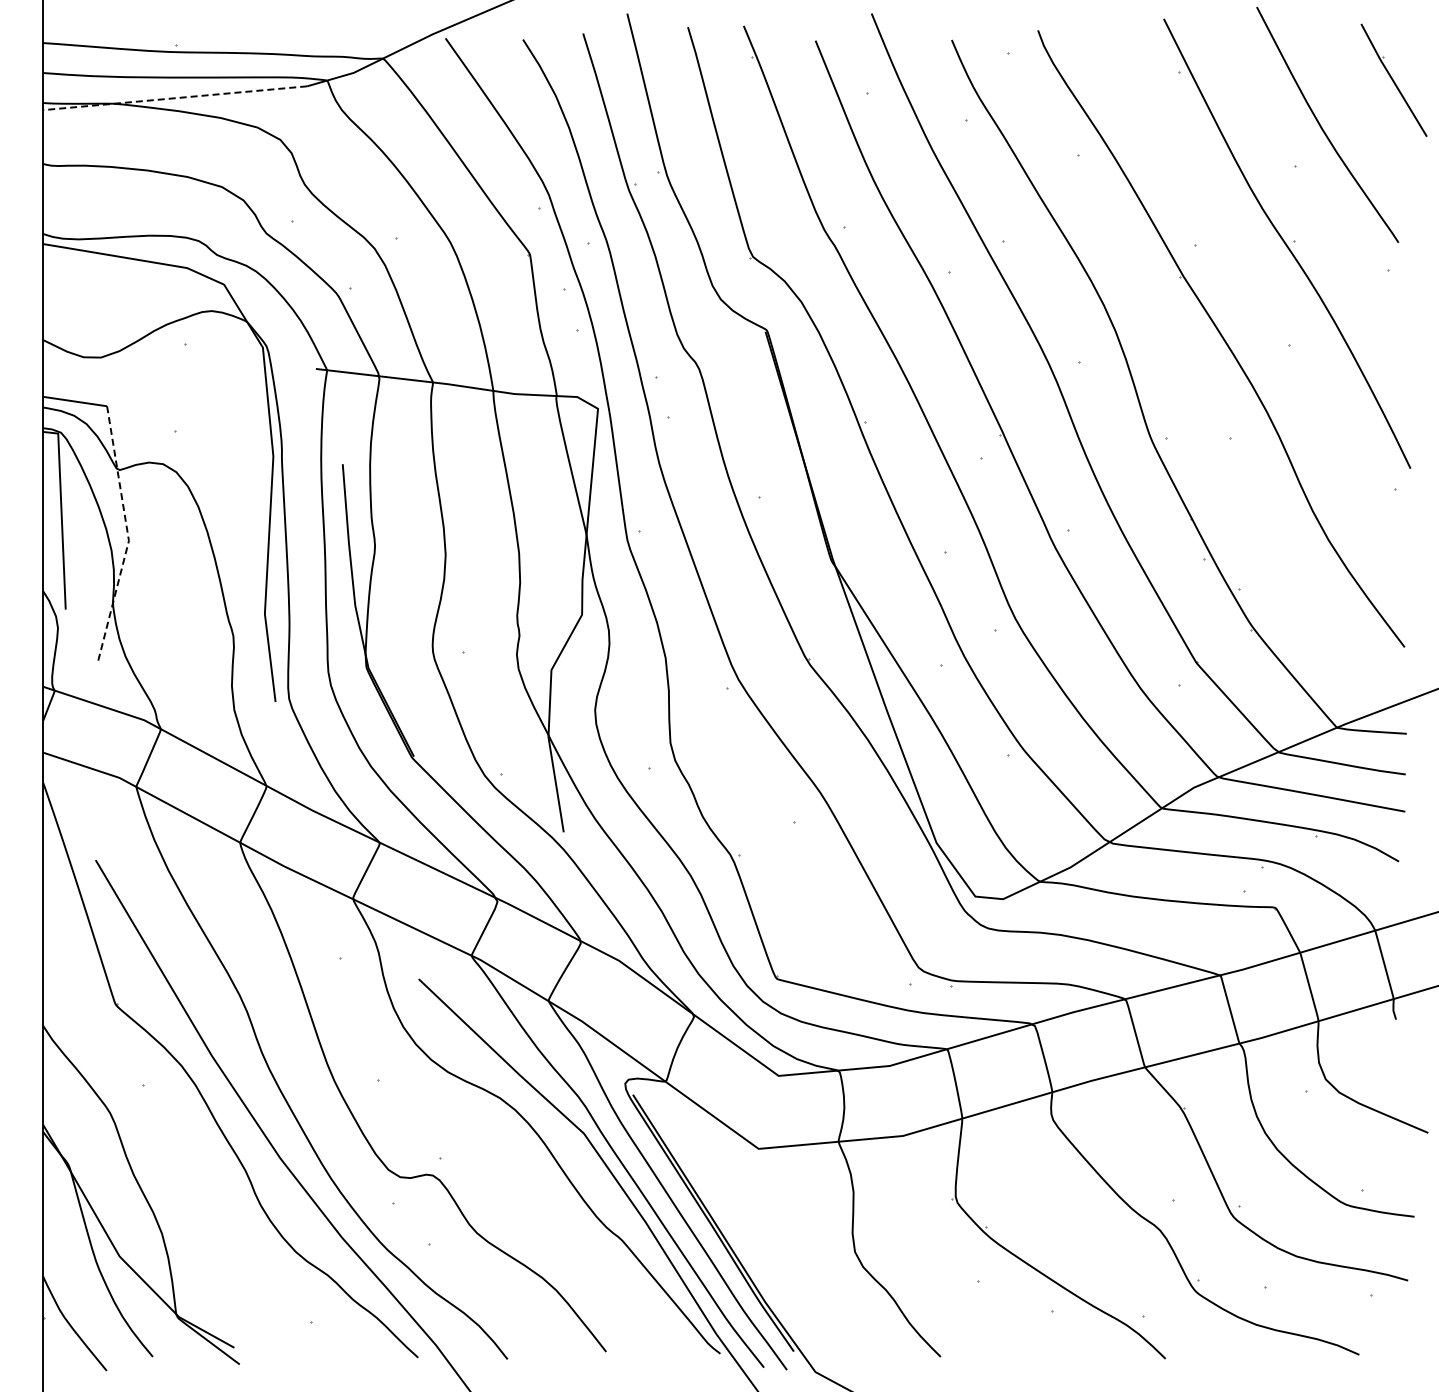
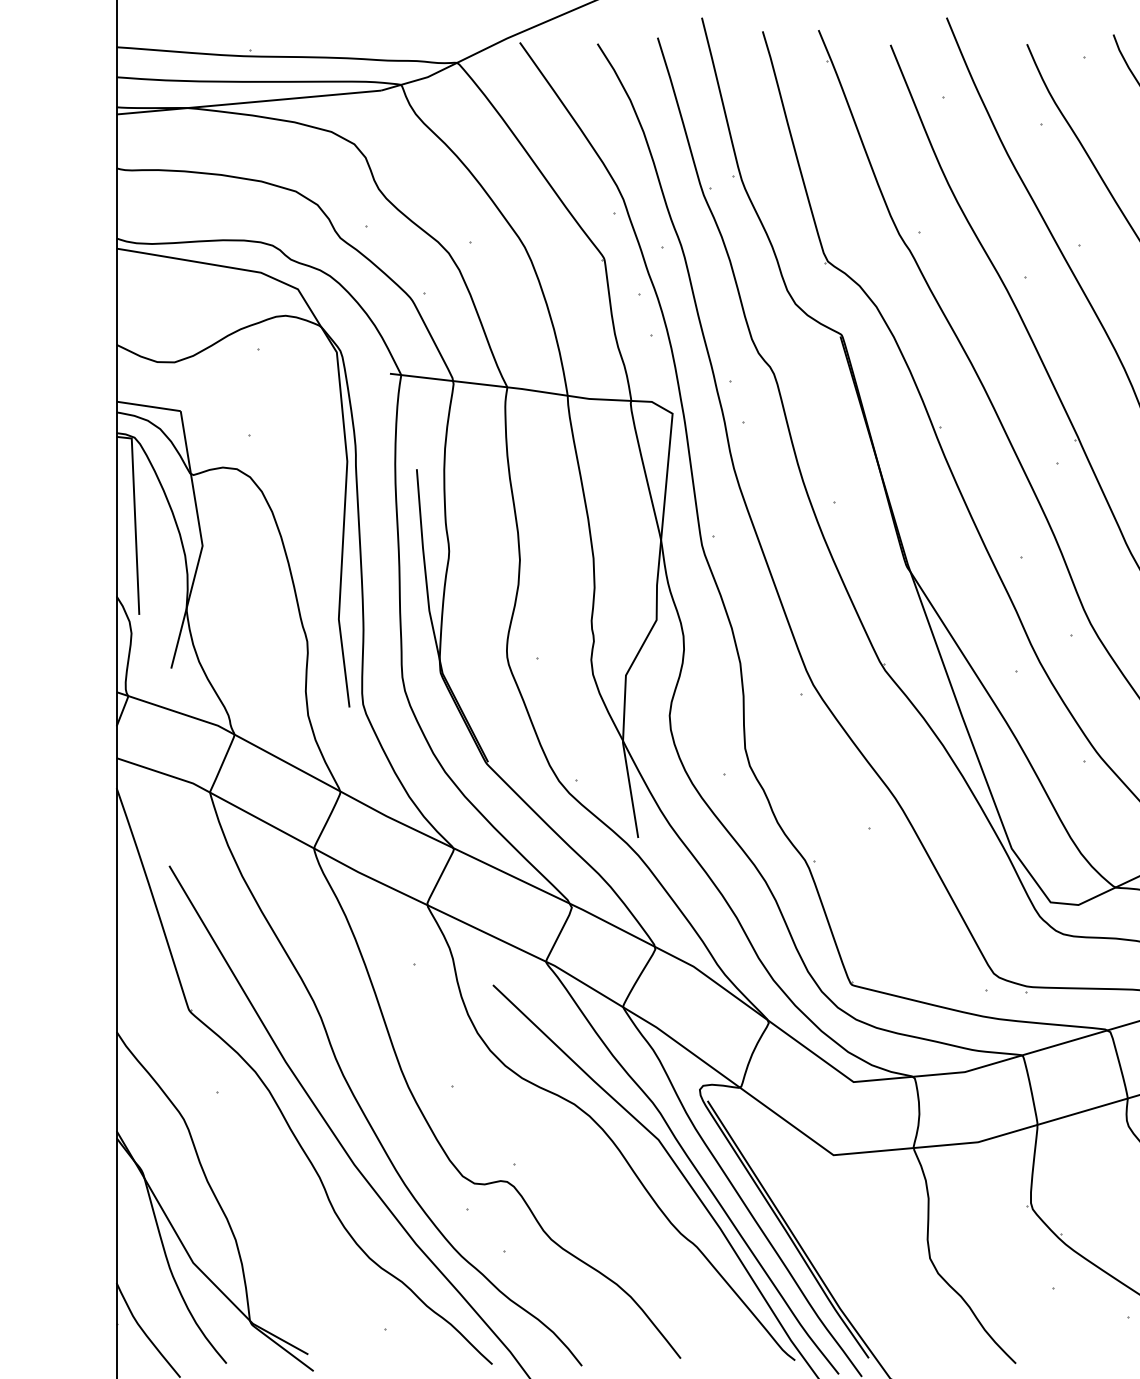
line: (175, 98) -> (249, 102), dashed -> solid
line: (128, 536) -> (202, 541), dashed -> solid

